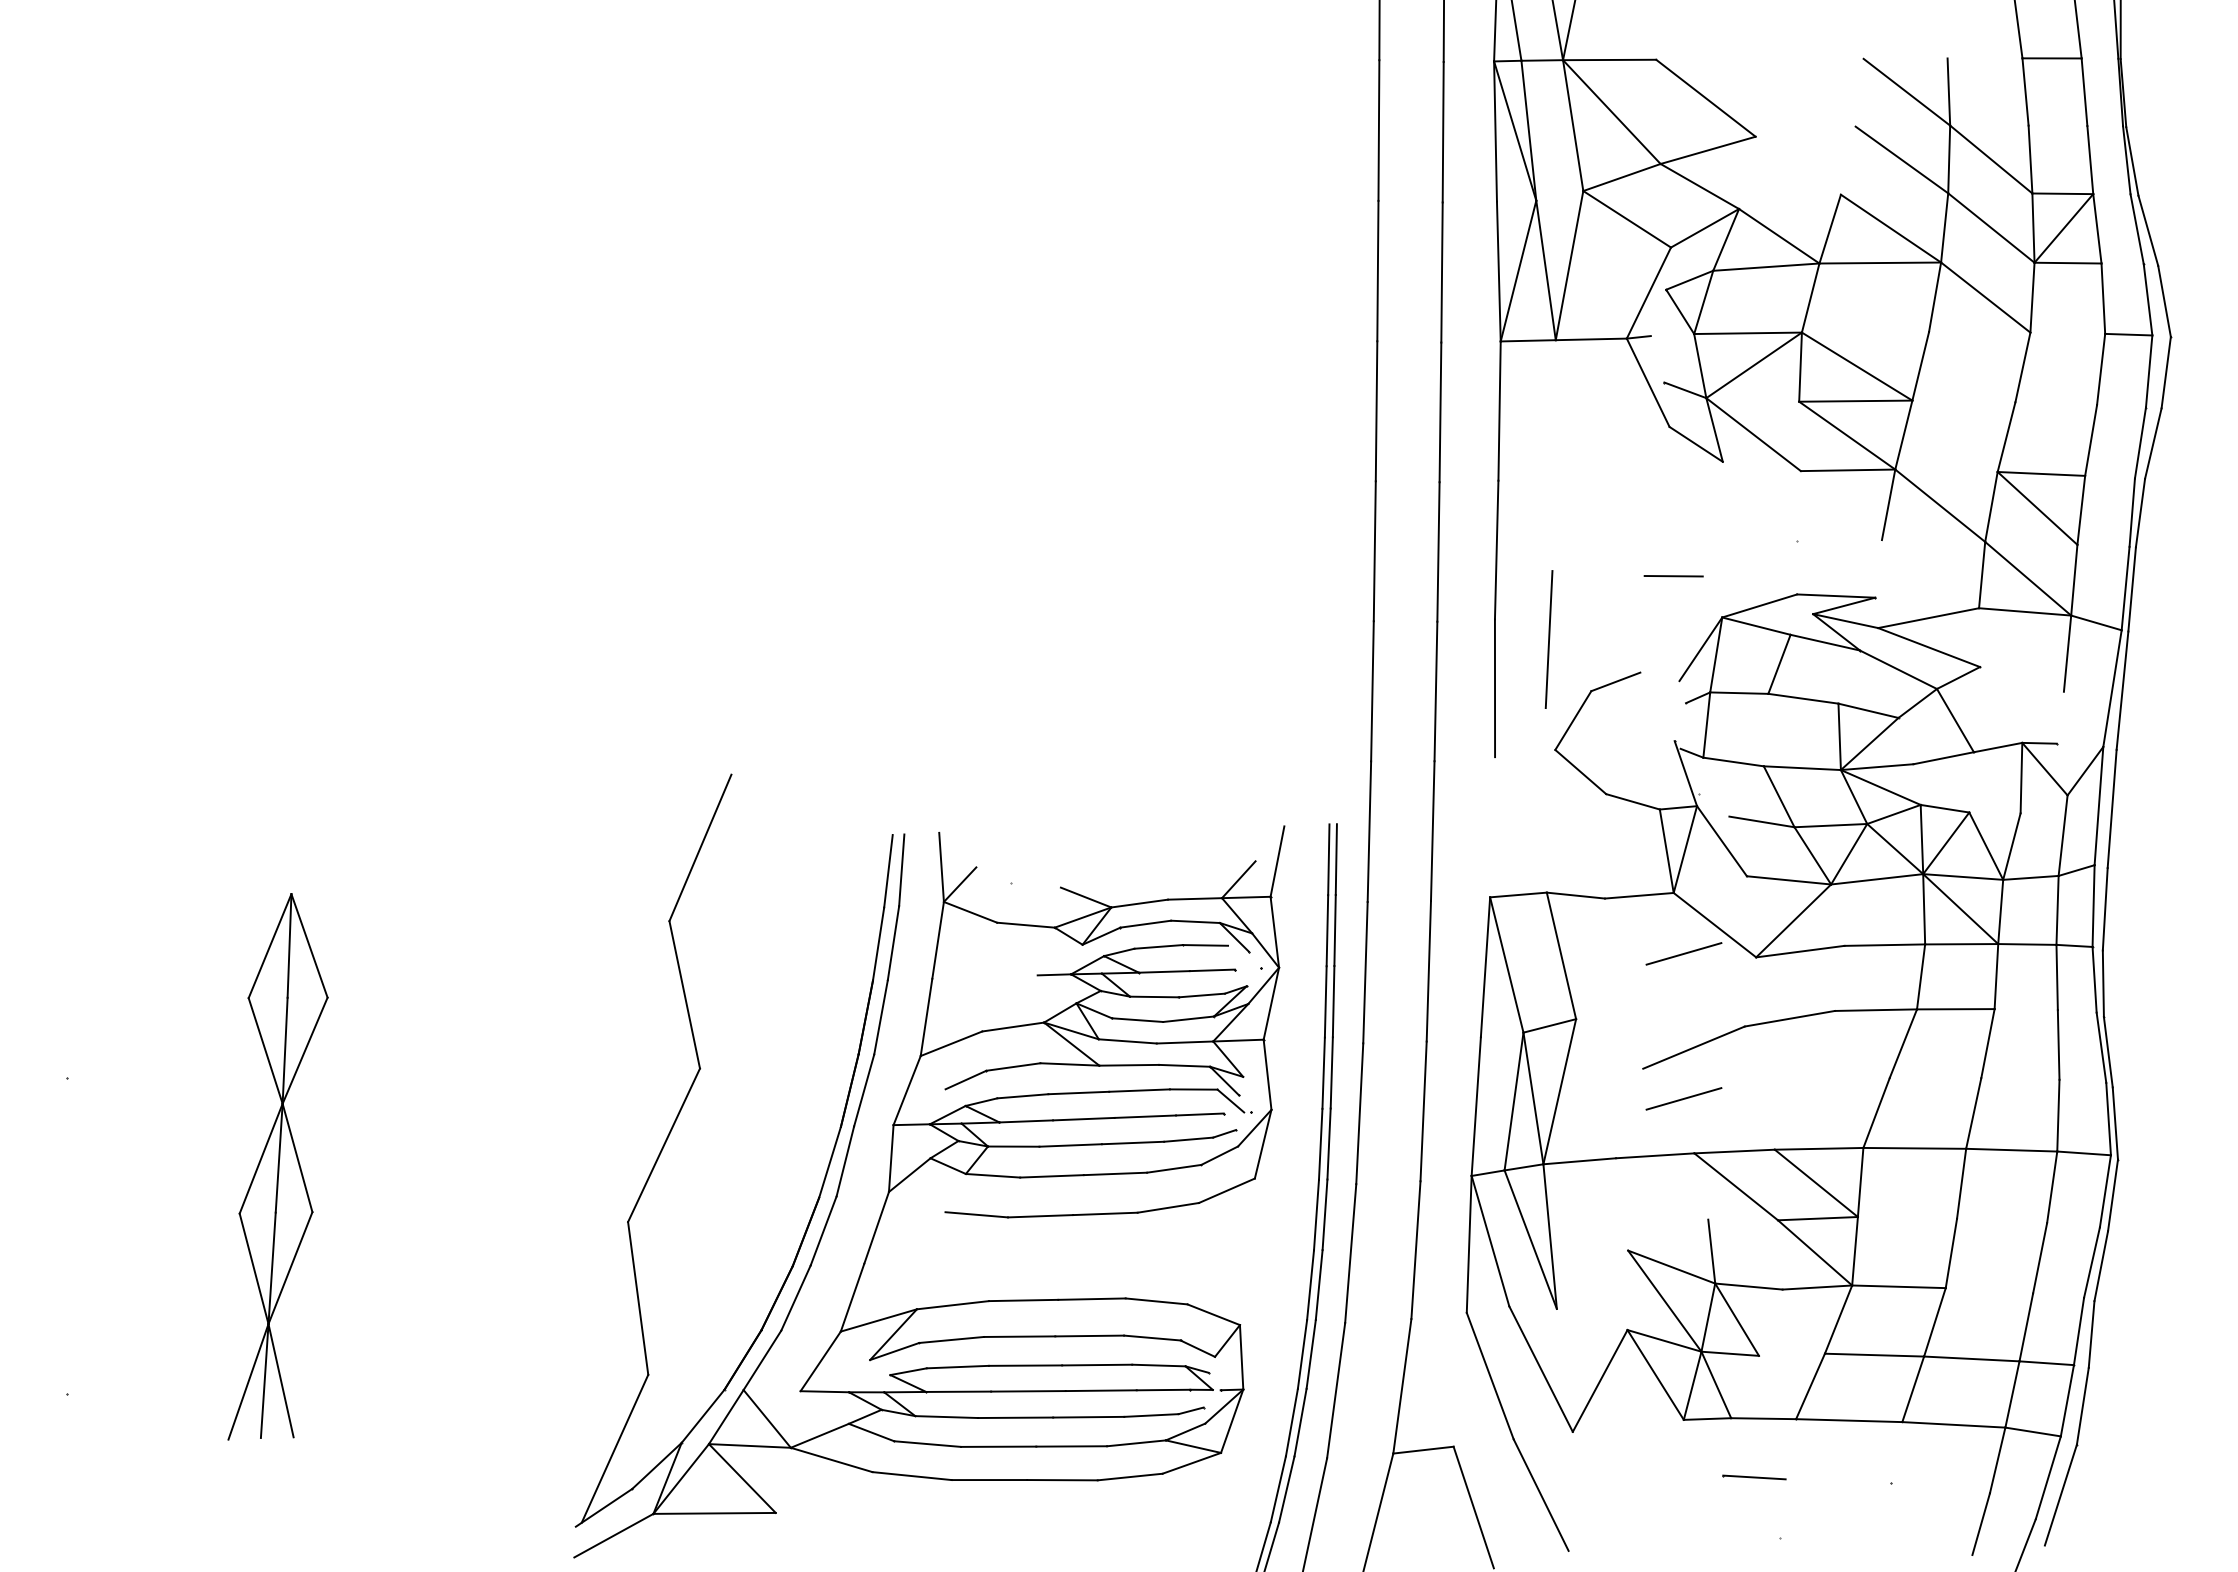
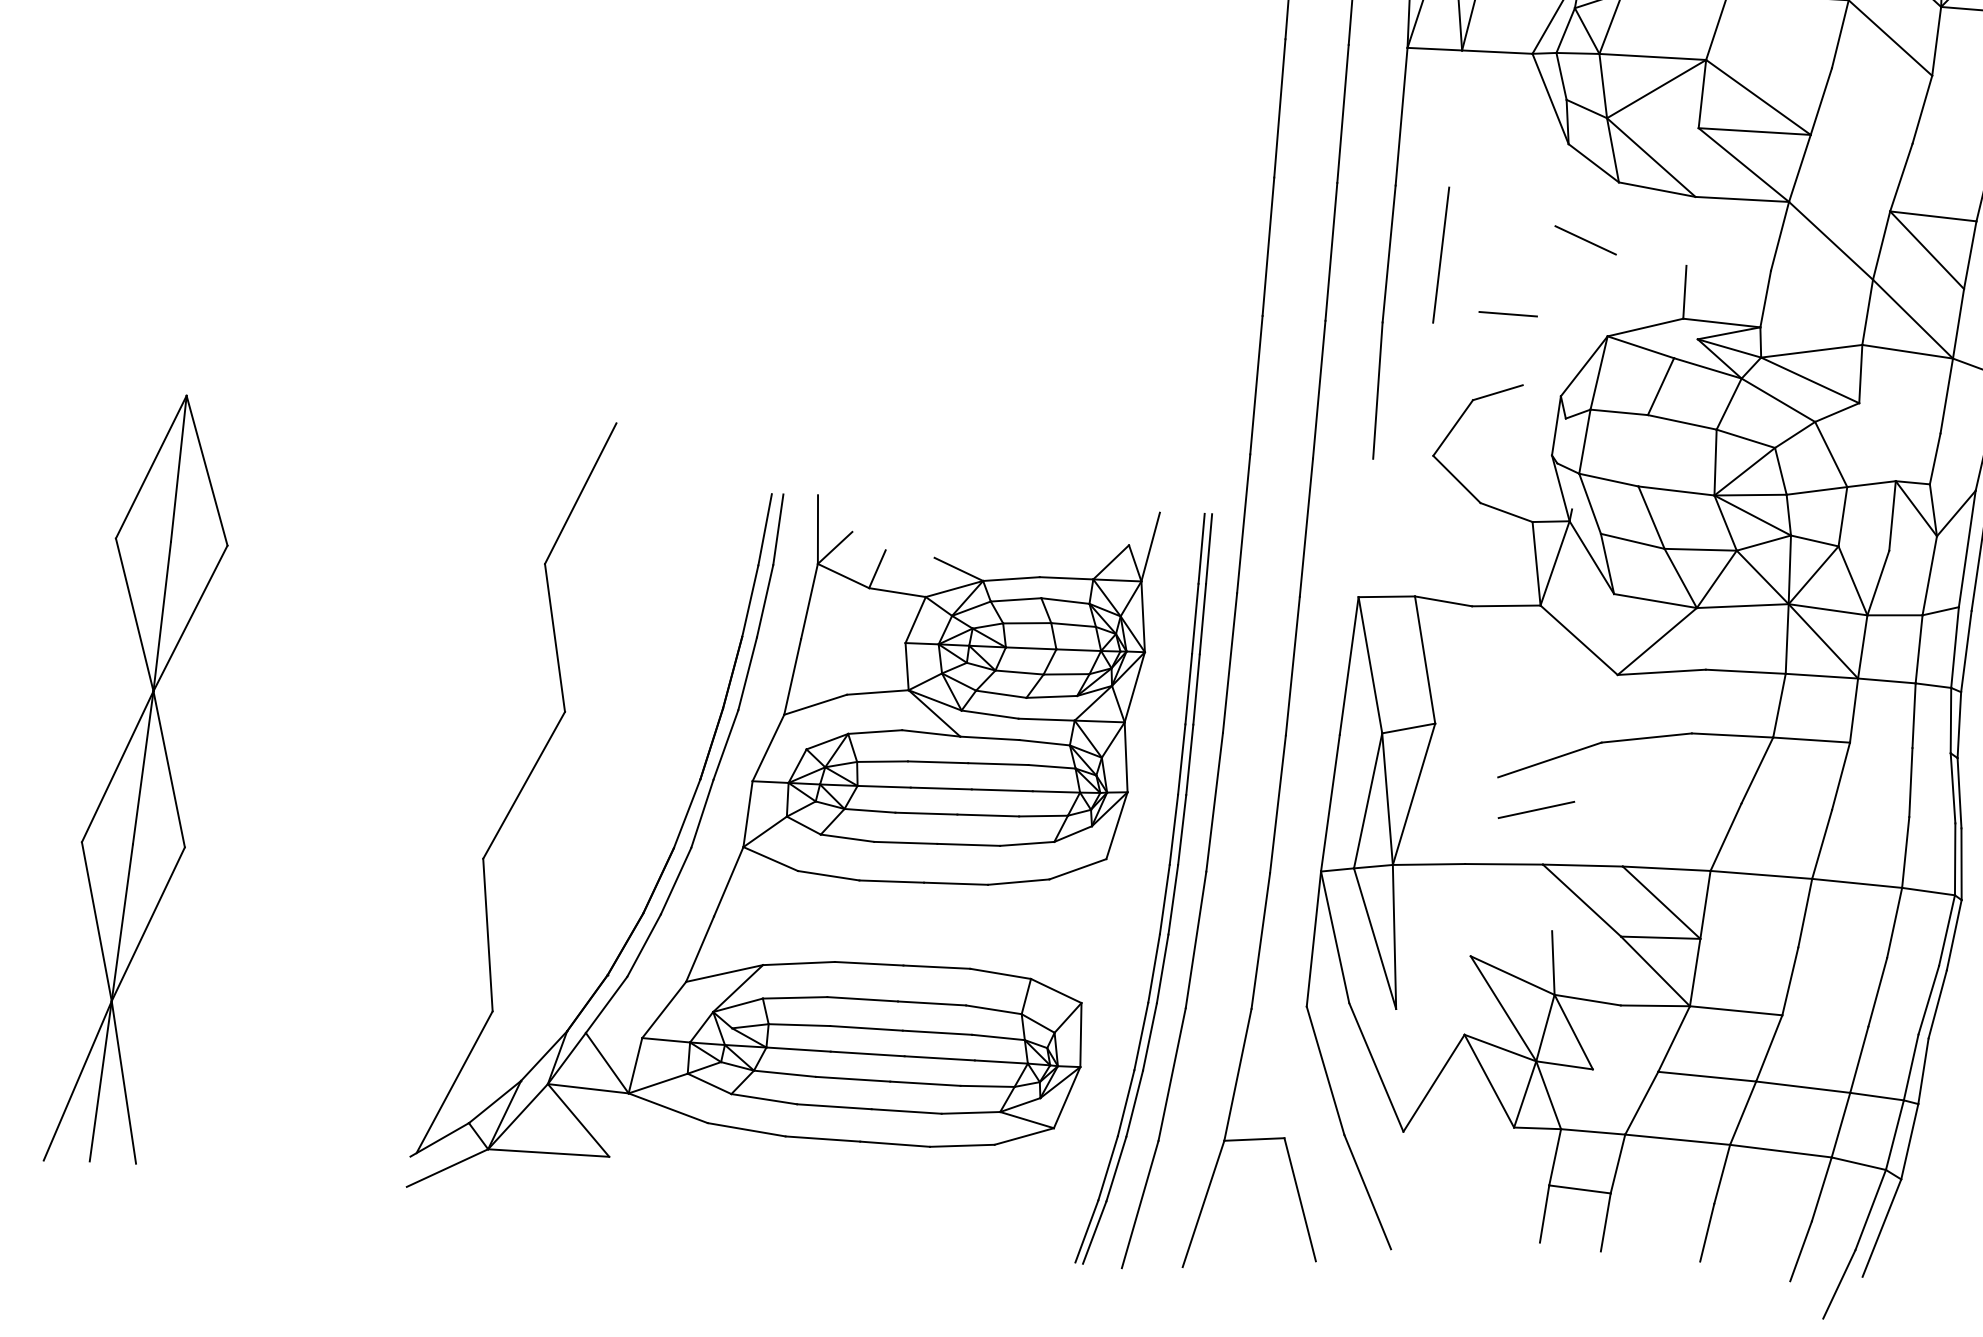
line: (1672, 335) -> (1577, 53), added
line: (1761, 466) -> (1656, 189), added
line: (1693, 522) -> (1585, 240), added
line: (1673, 576) -> (1507, 314), moved
line: (1548, 639) -> (1440, 255), moved
line: (1716, 786) -> (1590, 503), added
line: (1683, 953) -> (1546, 666), removed
part: (277, 1166) -> (140, 779), size x1.43
line: (916, 1201) -> (770, 858), added

